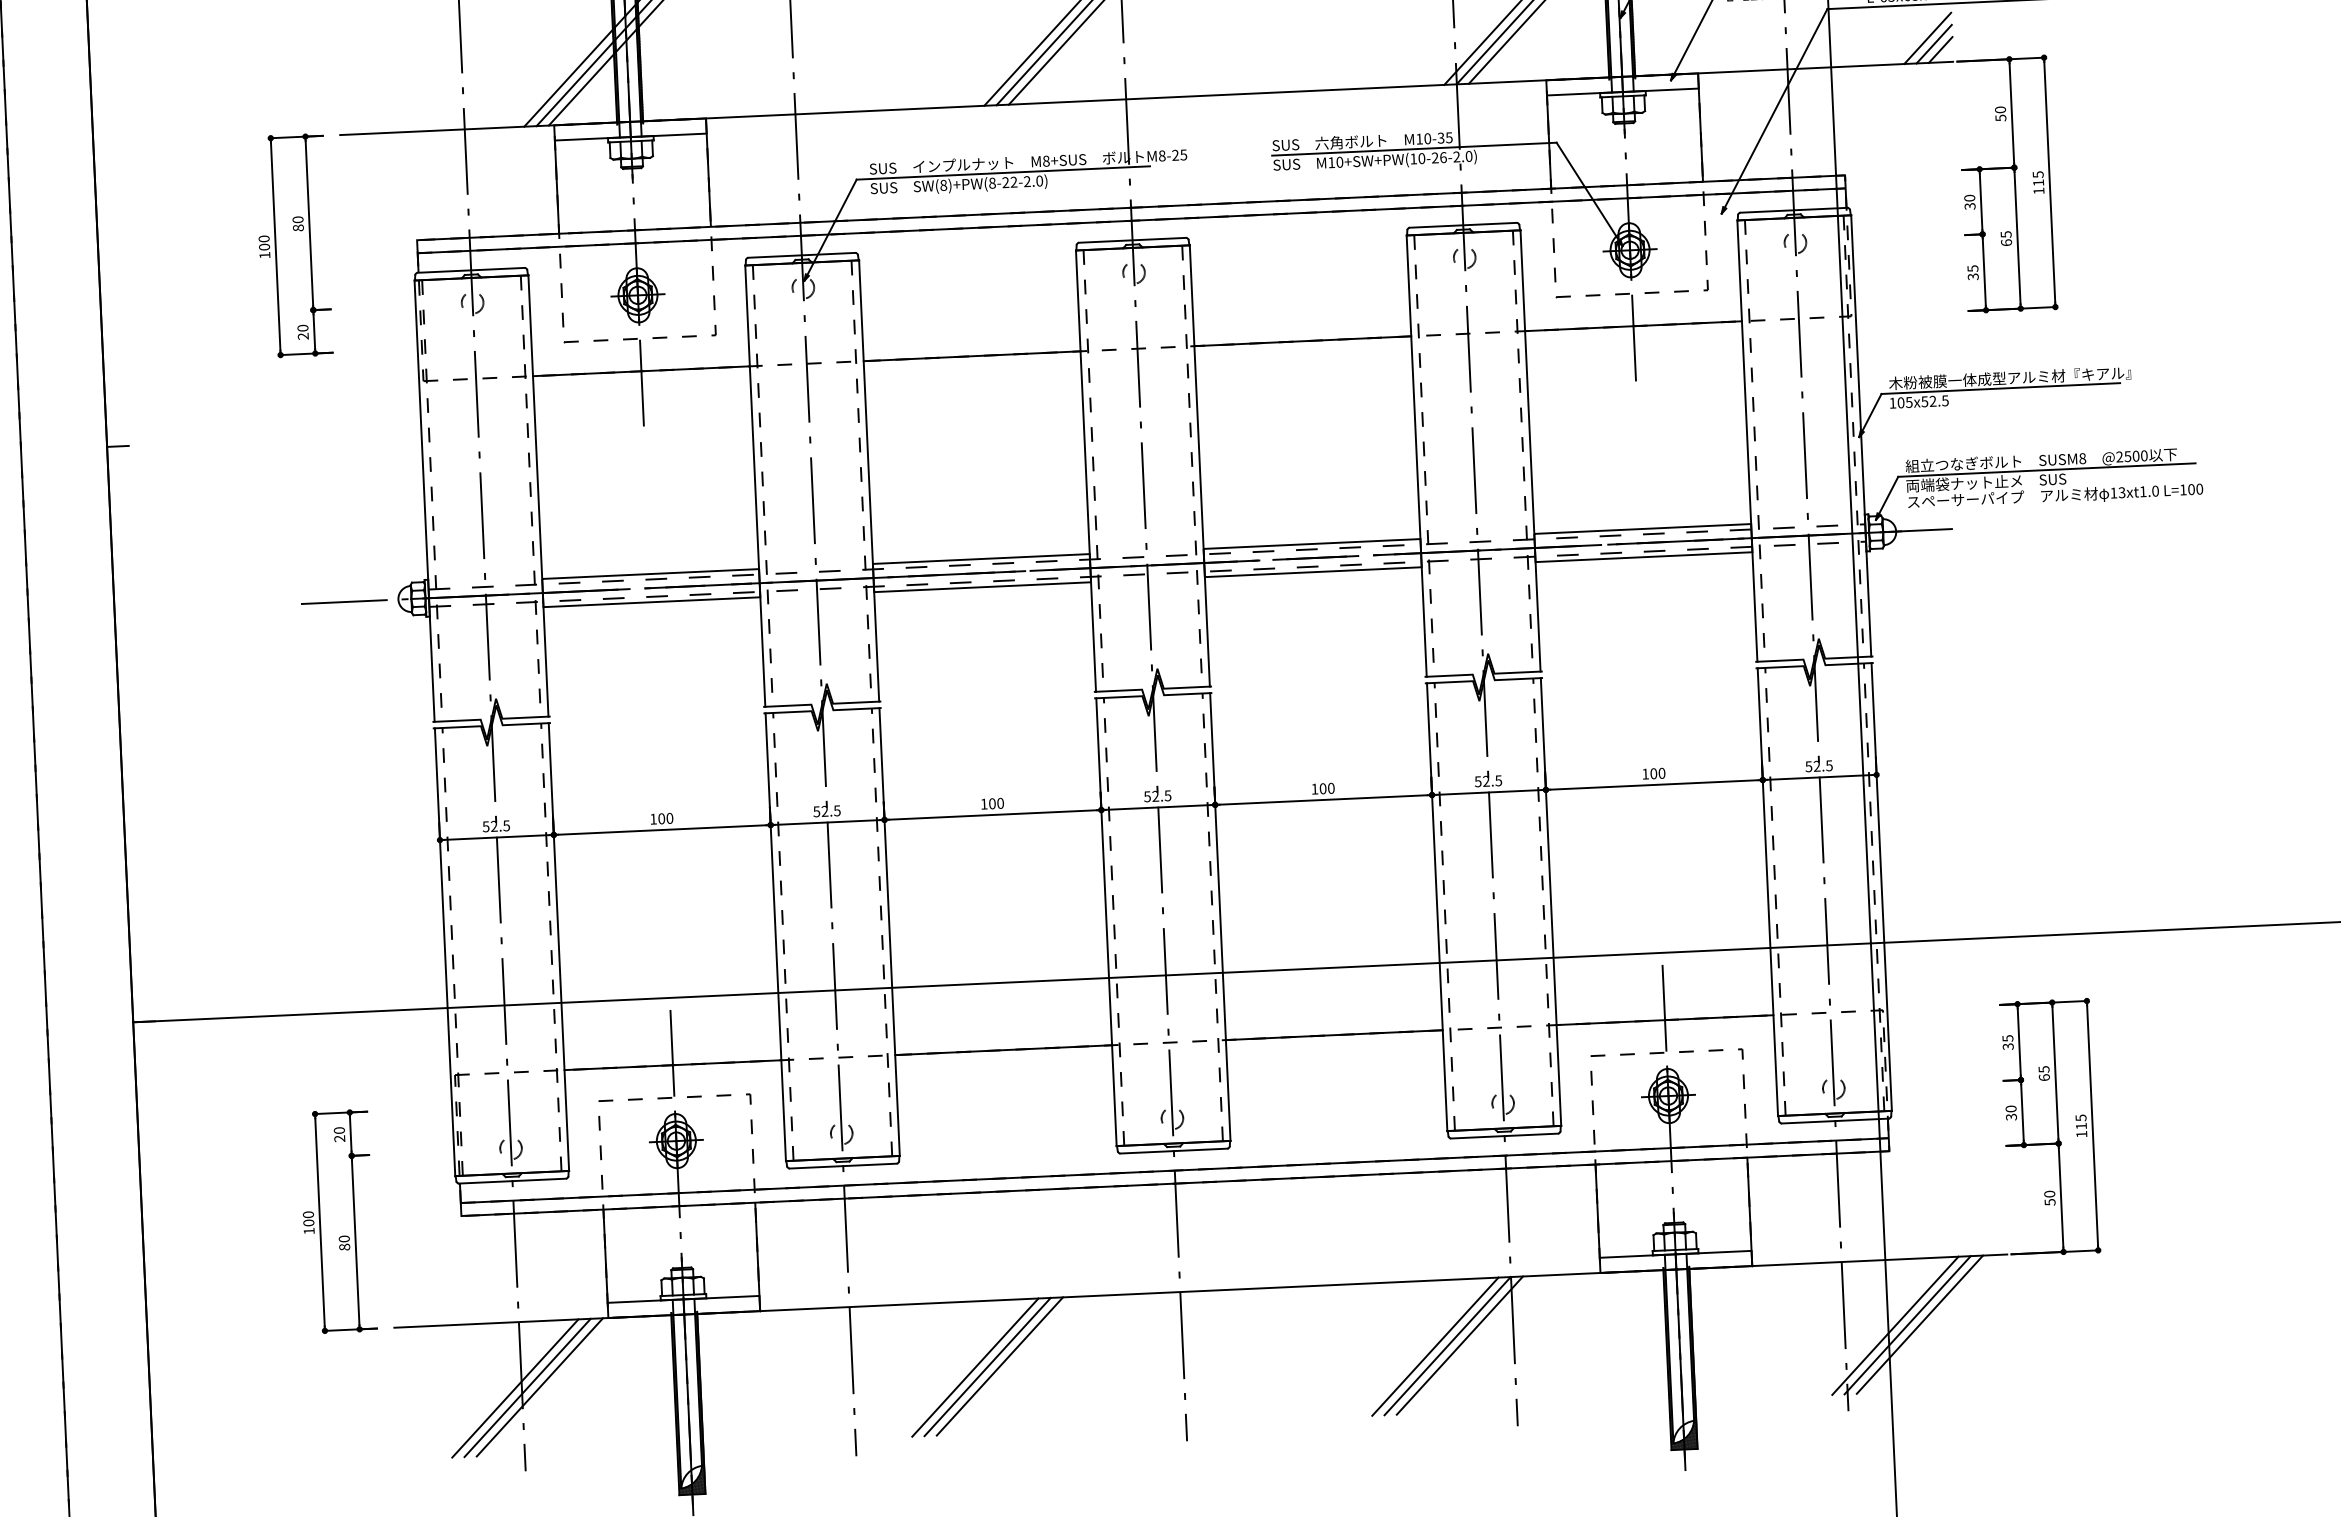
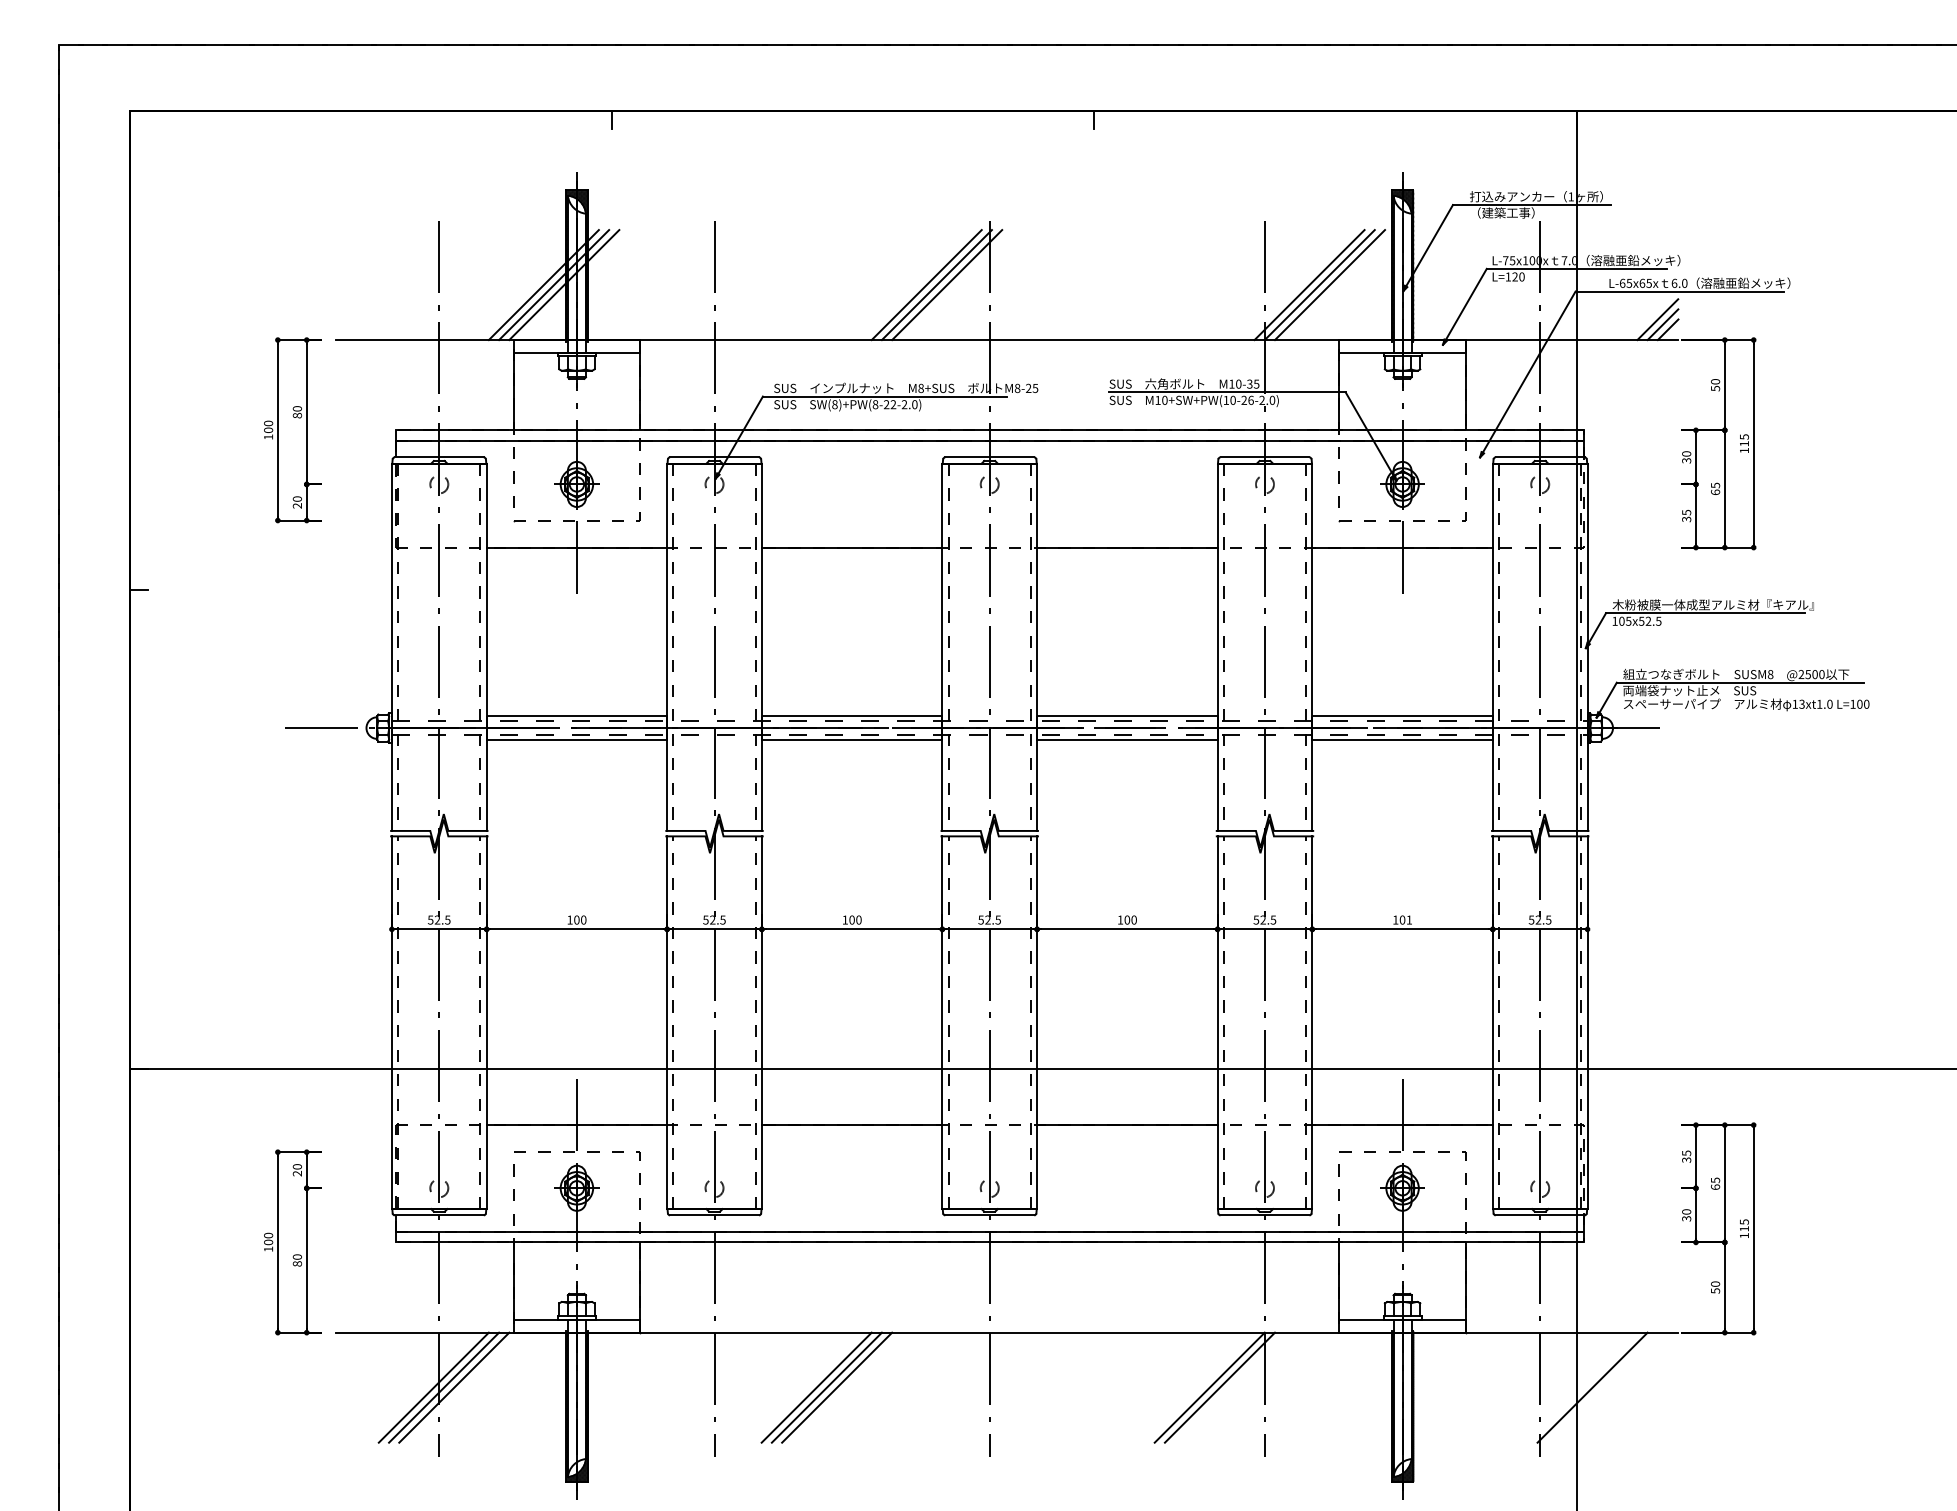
text: (1662, 772) -> (1409, 919), 100 -> 101
line: (1919, 1324) -> (1602, 1387), removed
line: (1895, 1325) -> (1582, 1387), removed
line: (1435, 1346) -> (1199, 1387), removed

